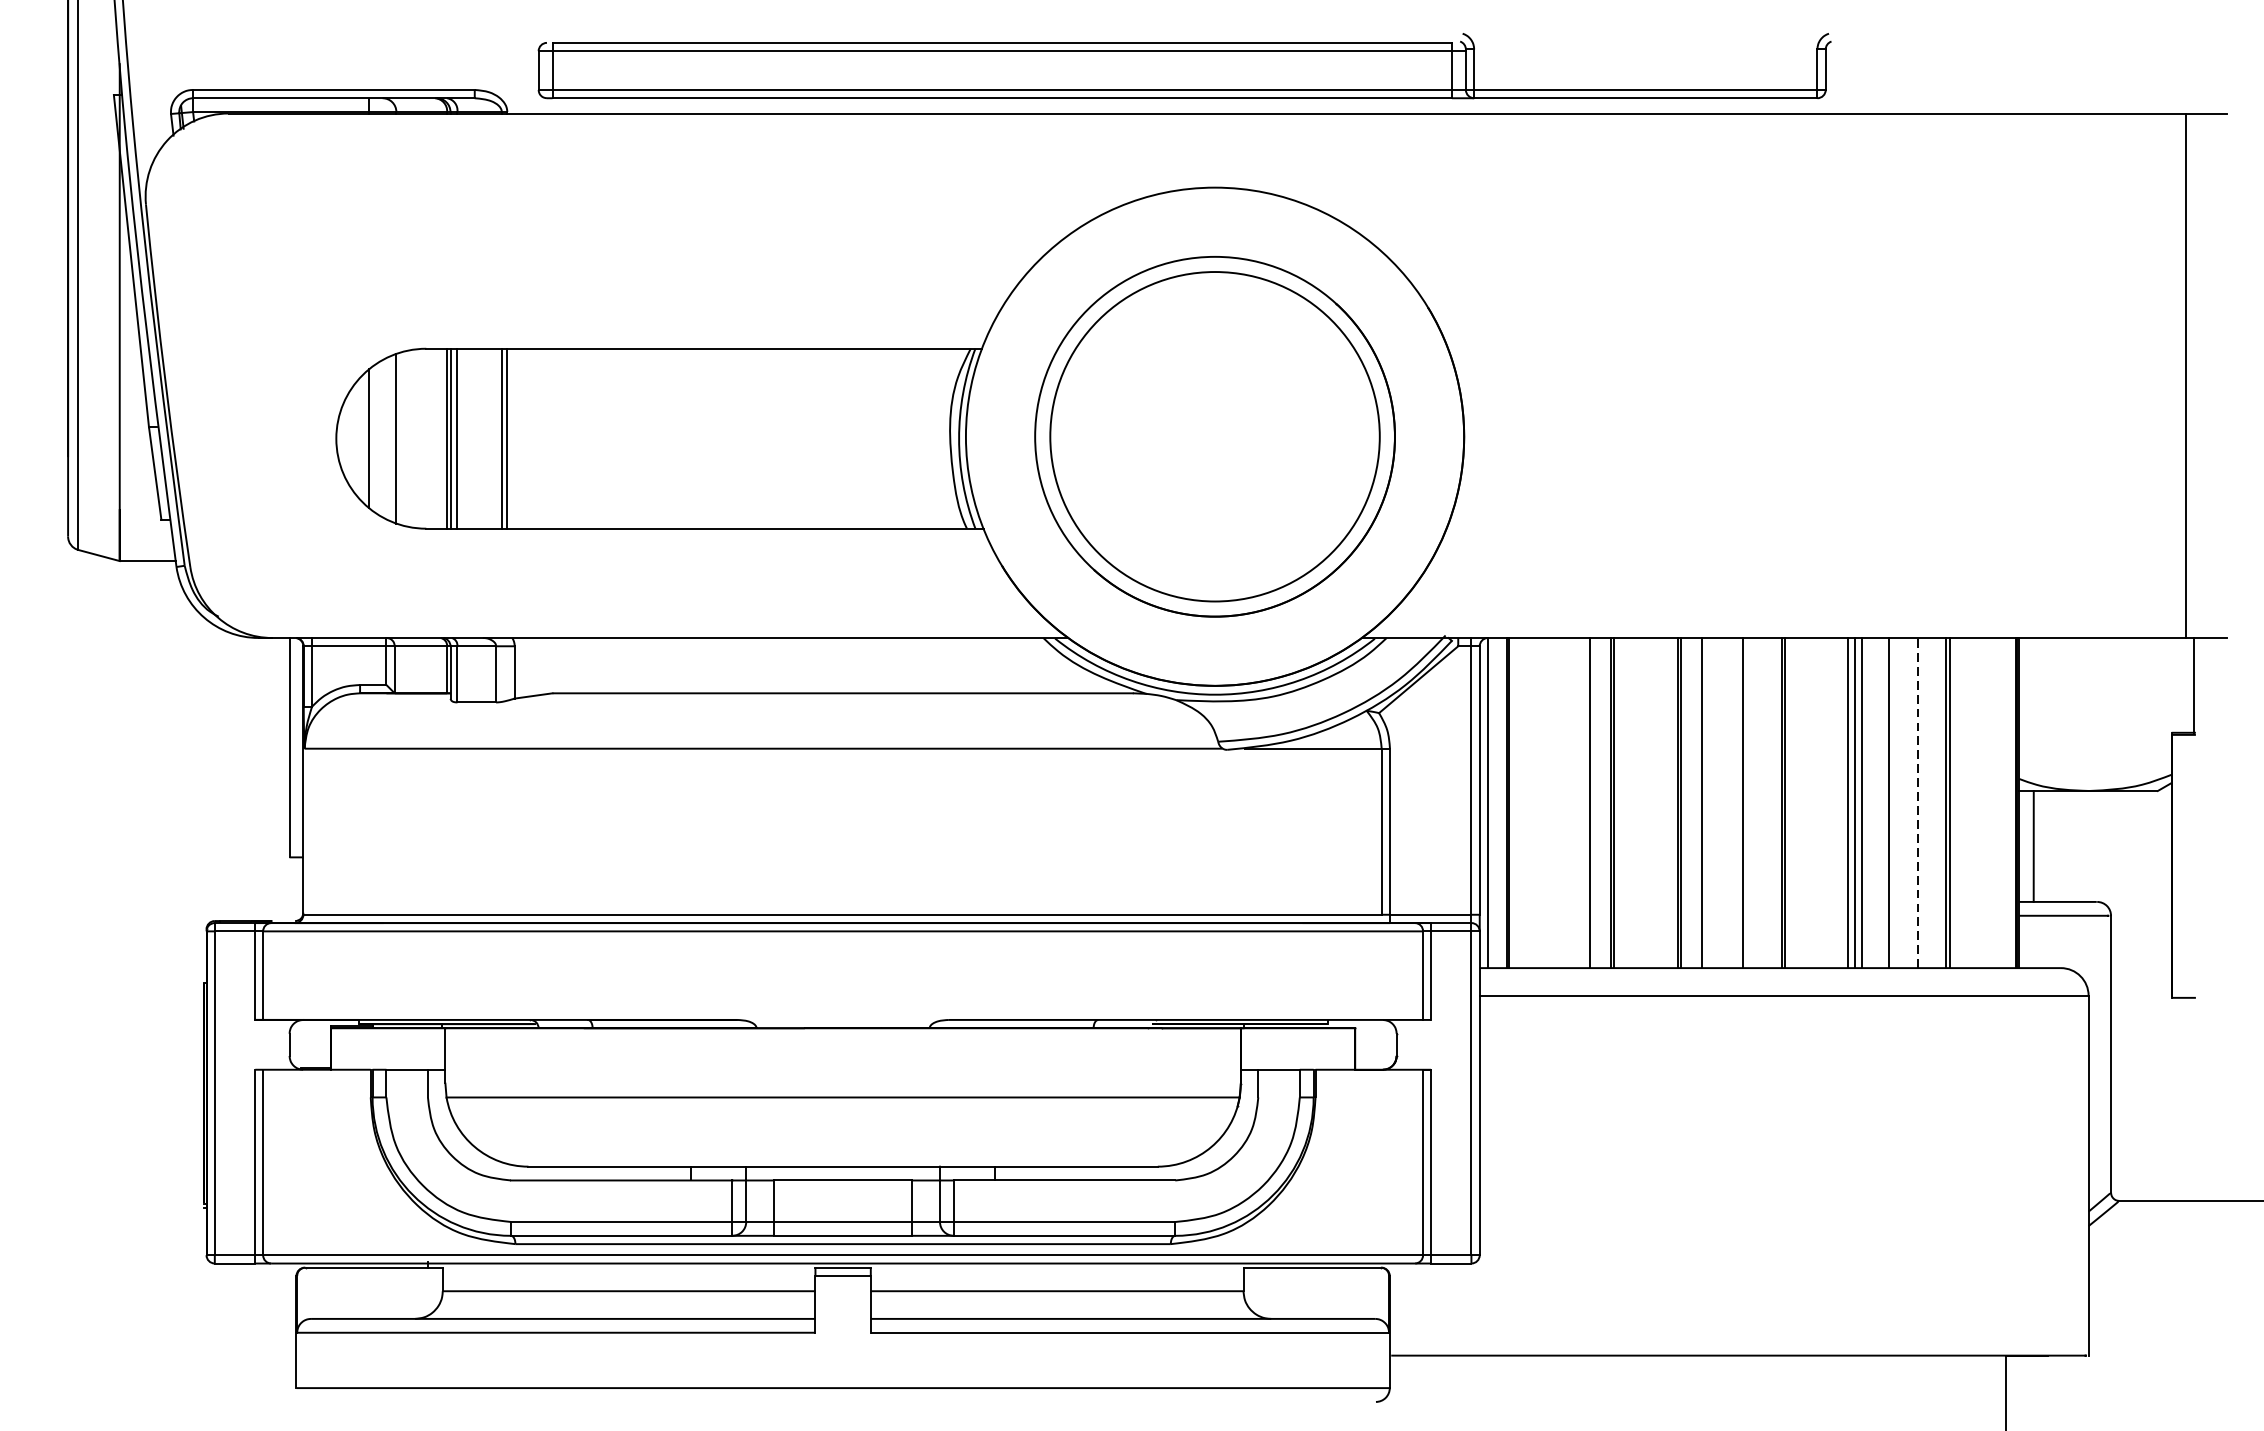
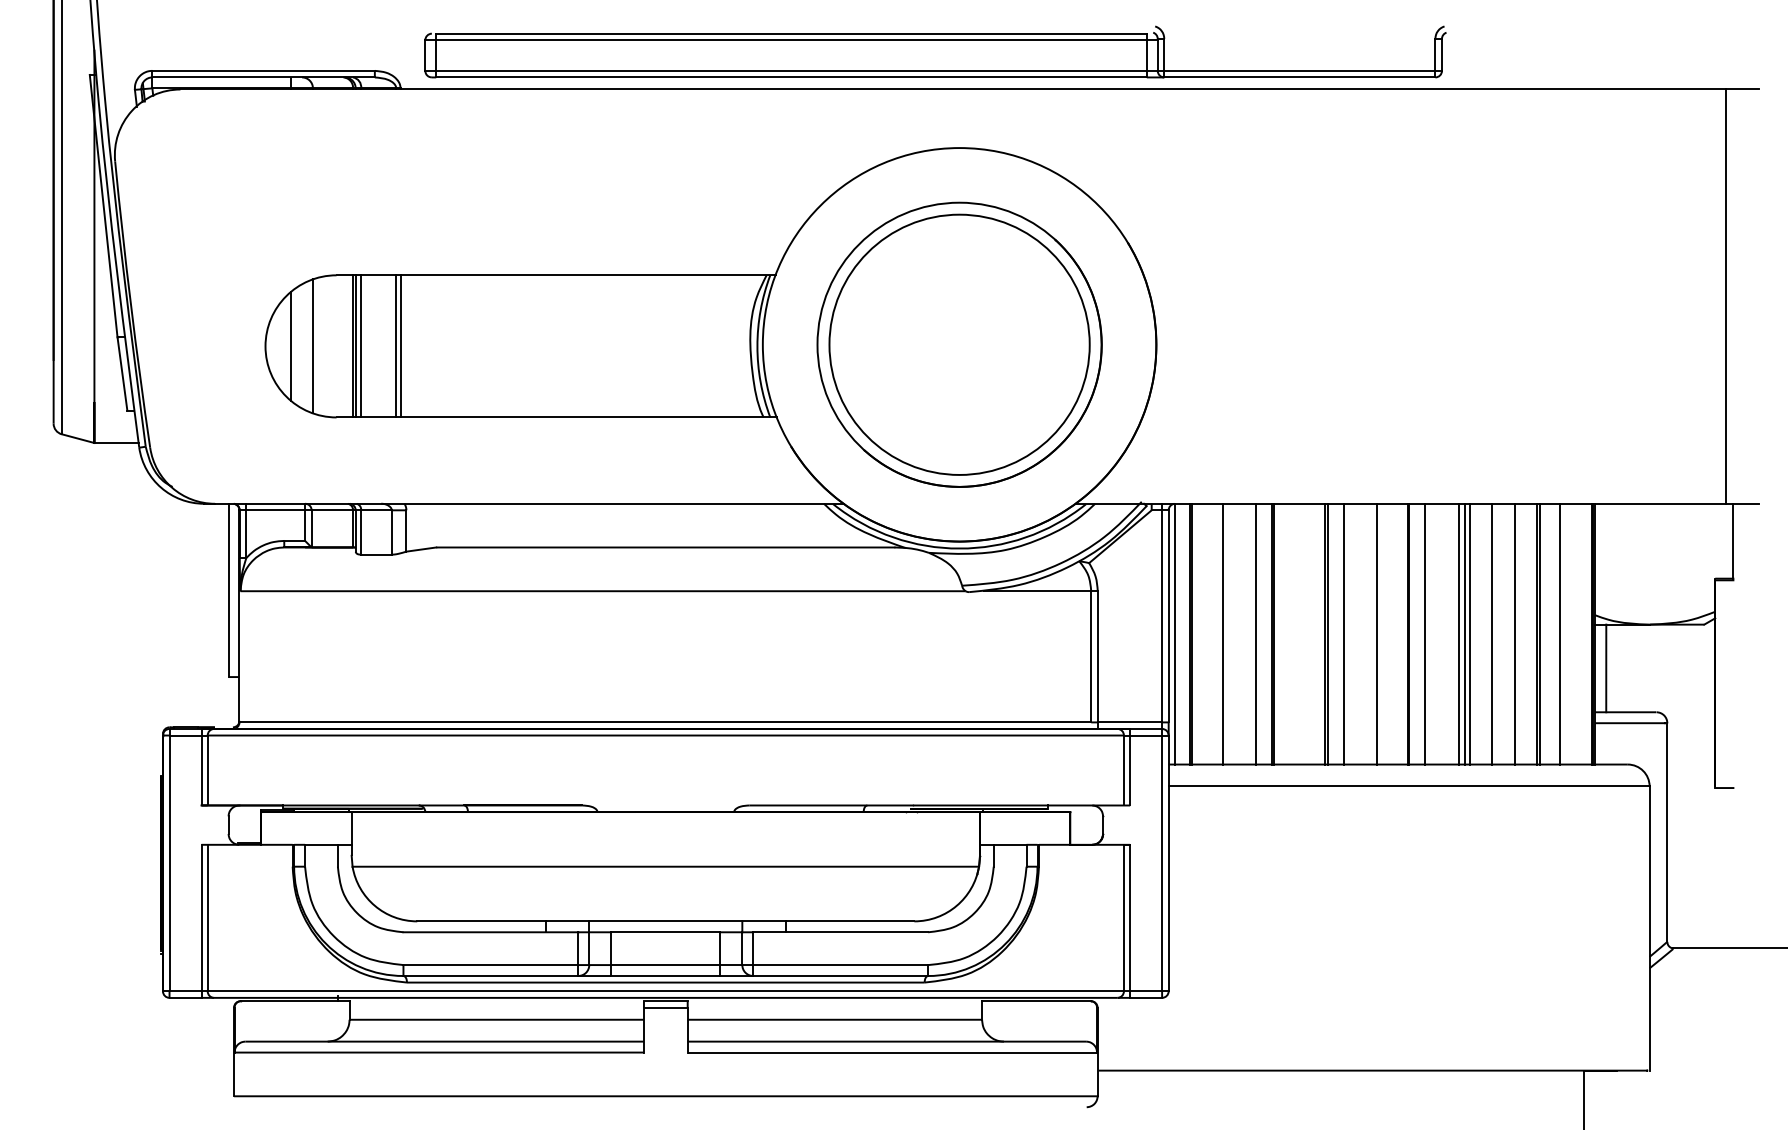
line: (1549, 802) -> (1223, 633), added
line: (1803, 802) -> (1424, 633), added
line: (1918, 802) -> (1515, 633), dashed -> solid
line: (1975, 802) -> (1560, 633), added

